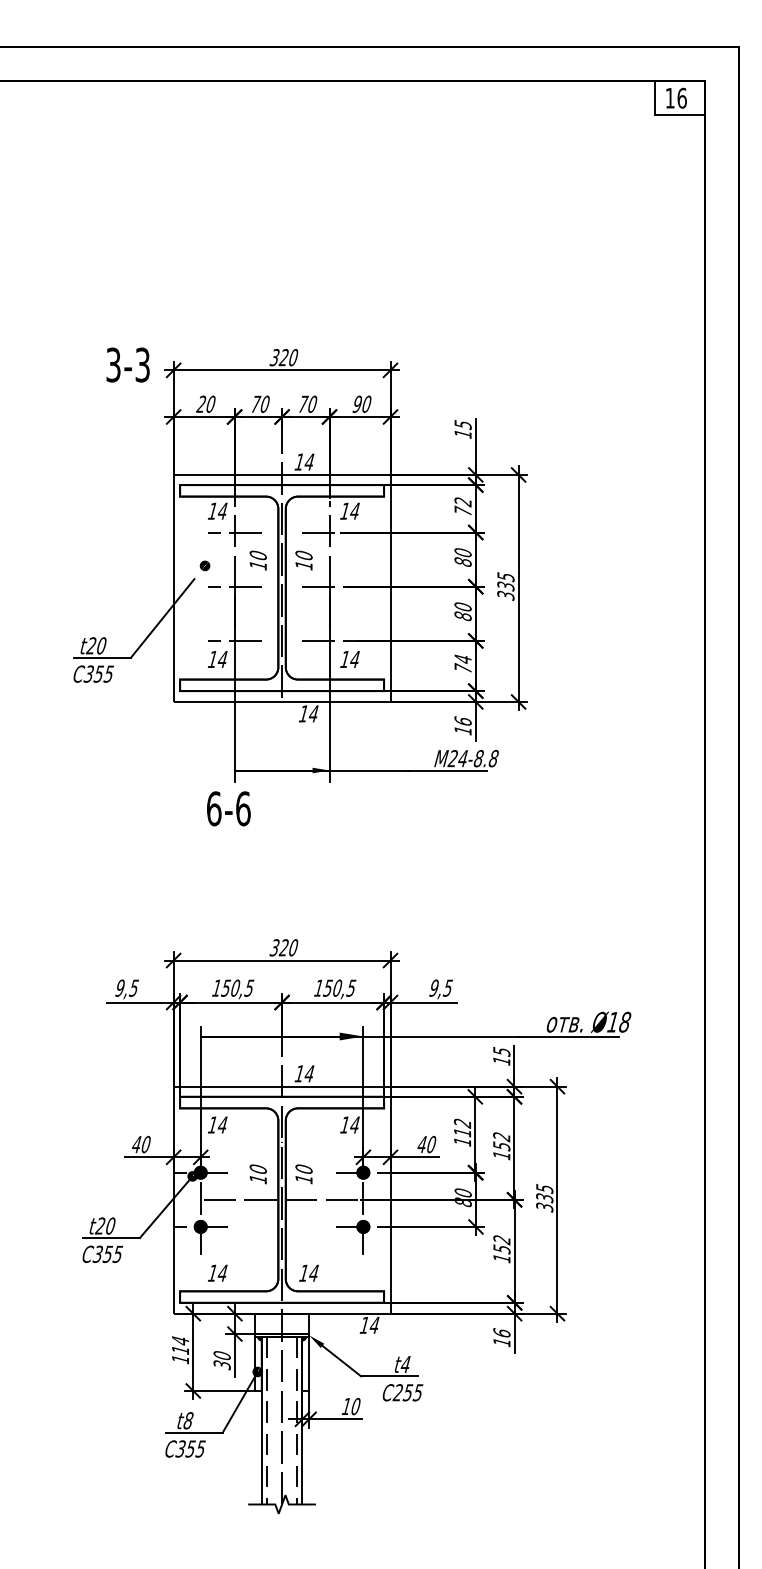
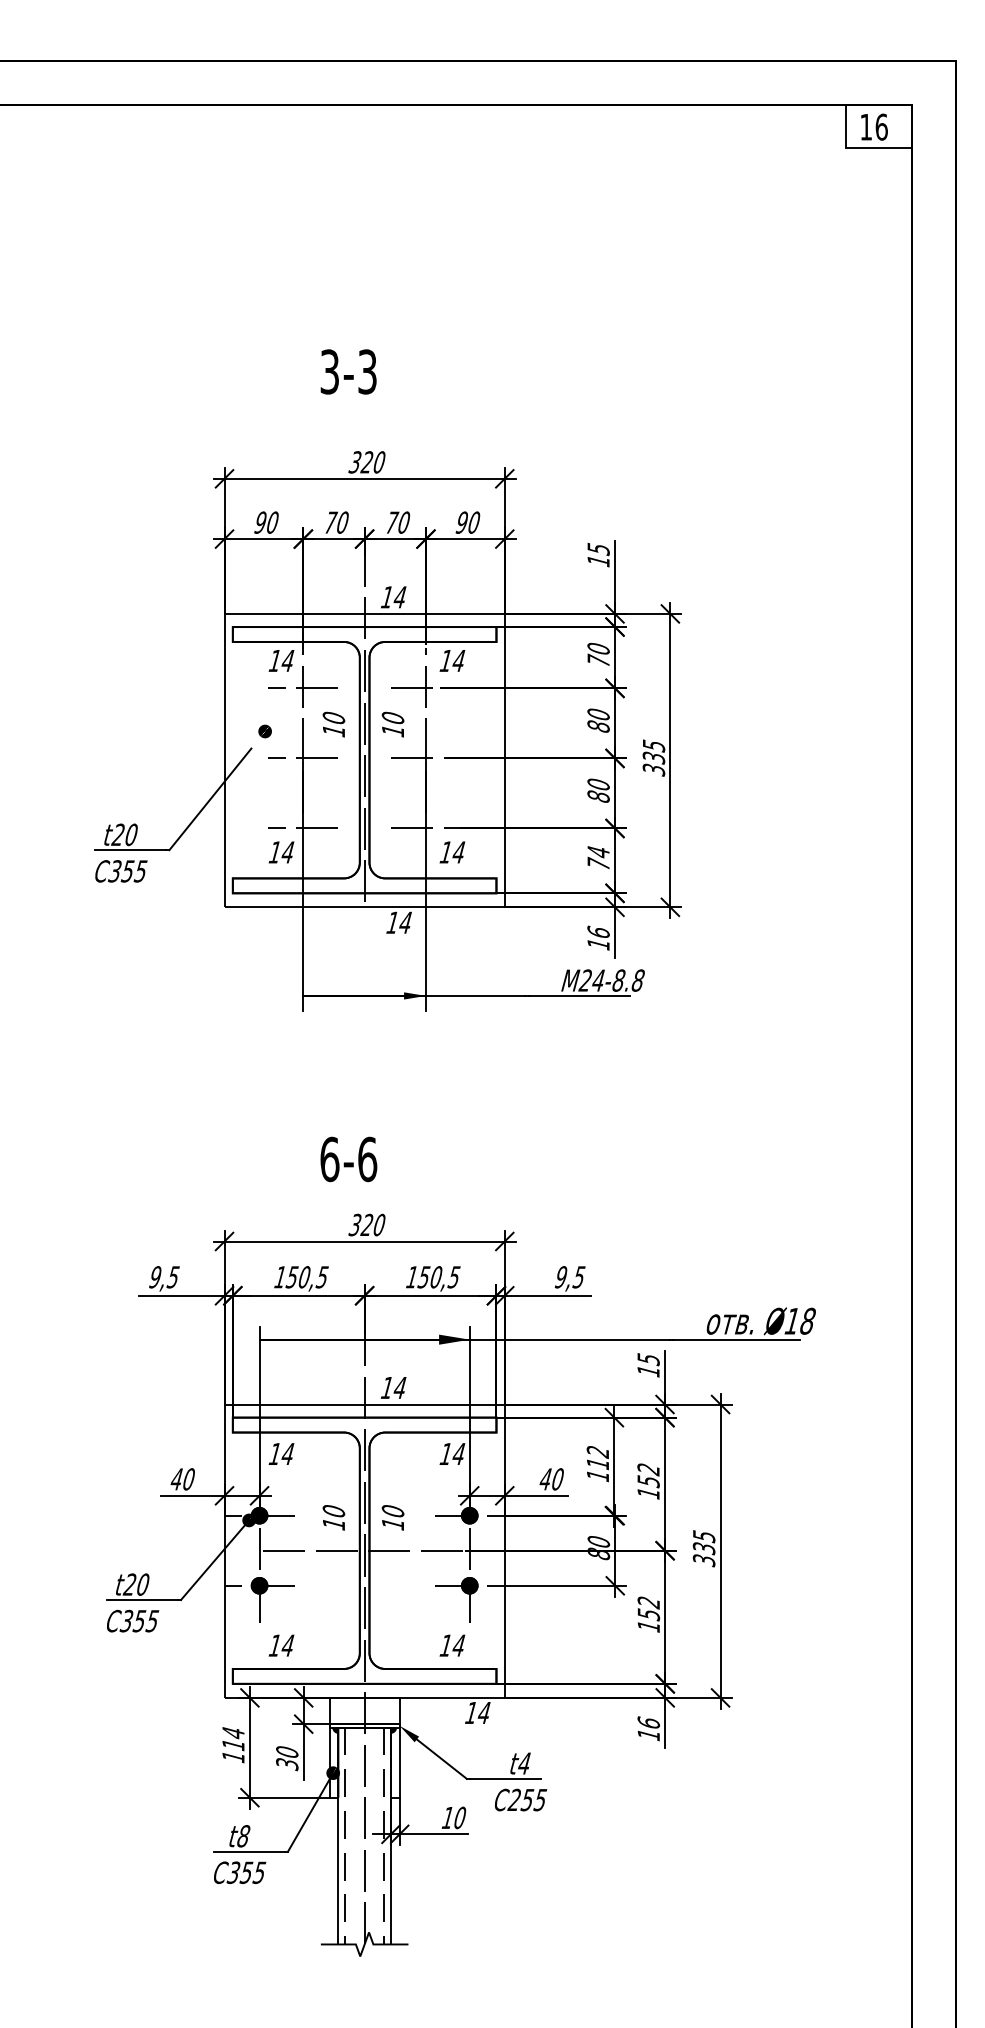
text: (127, 364) -> (348, 371), moved
text: (200, 404) -> (259, 522), 20 -> 90
text: (463, 502) -> (598, 649), 72 -> 70
text: (228, 808) -> (348, 1159), moved
text: (309, 1273) -> (452, 1645), moved

